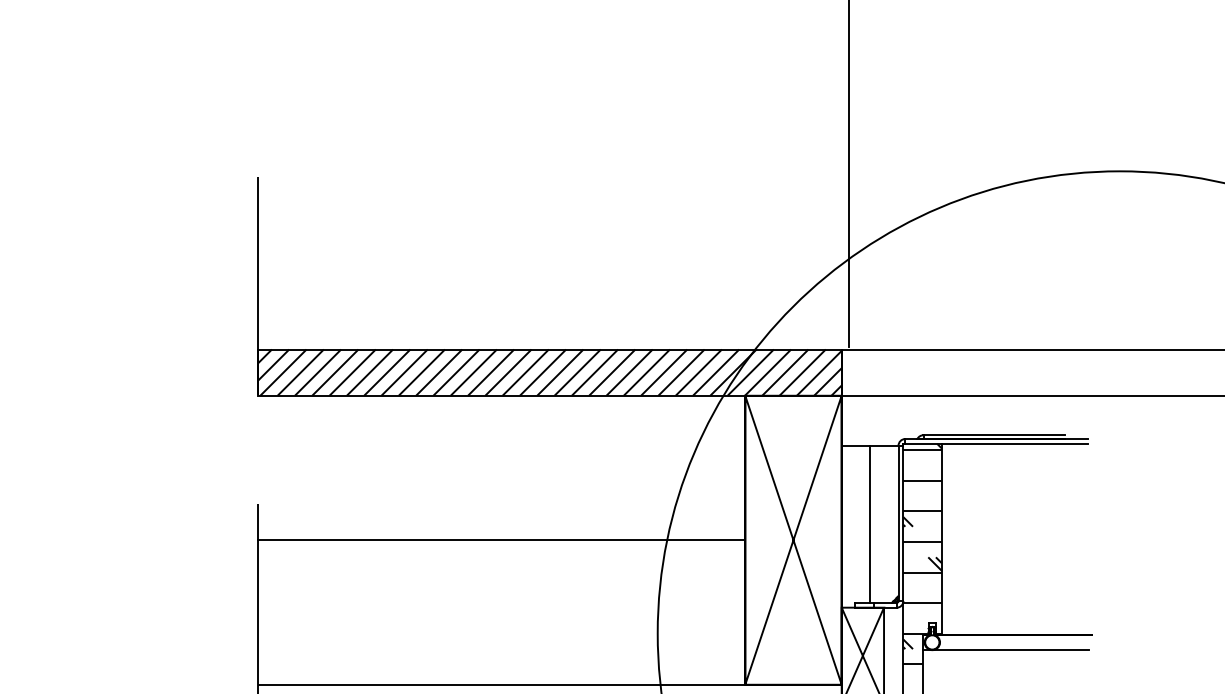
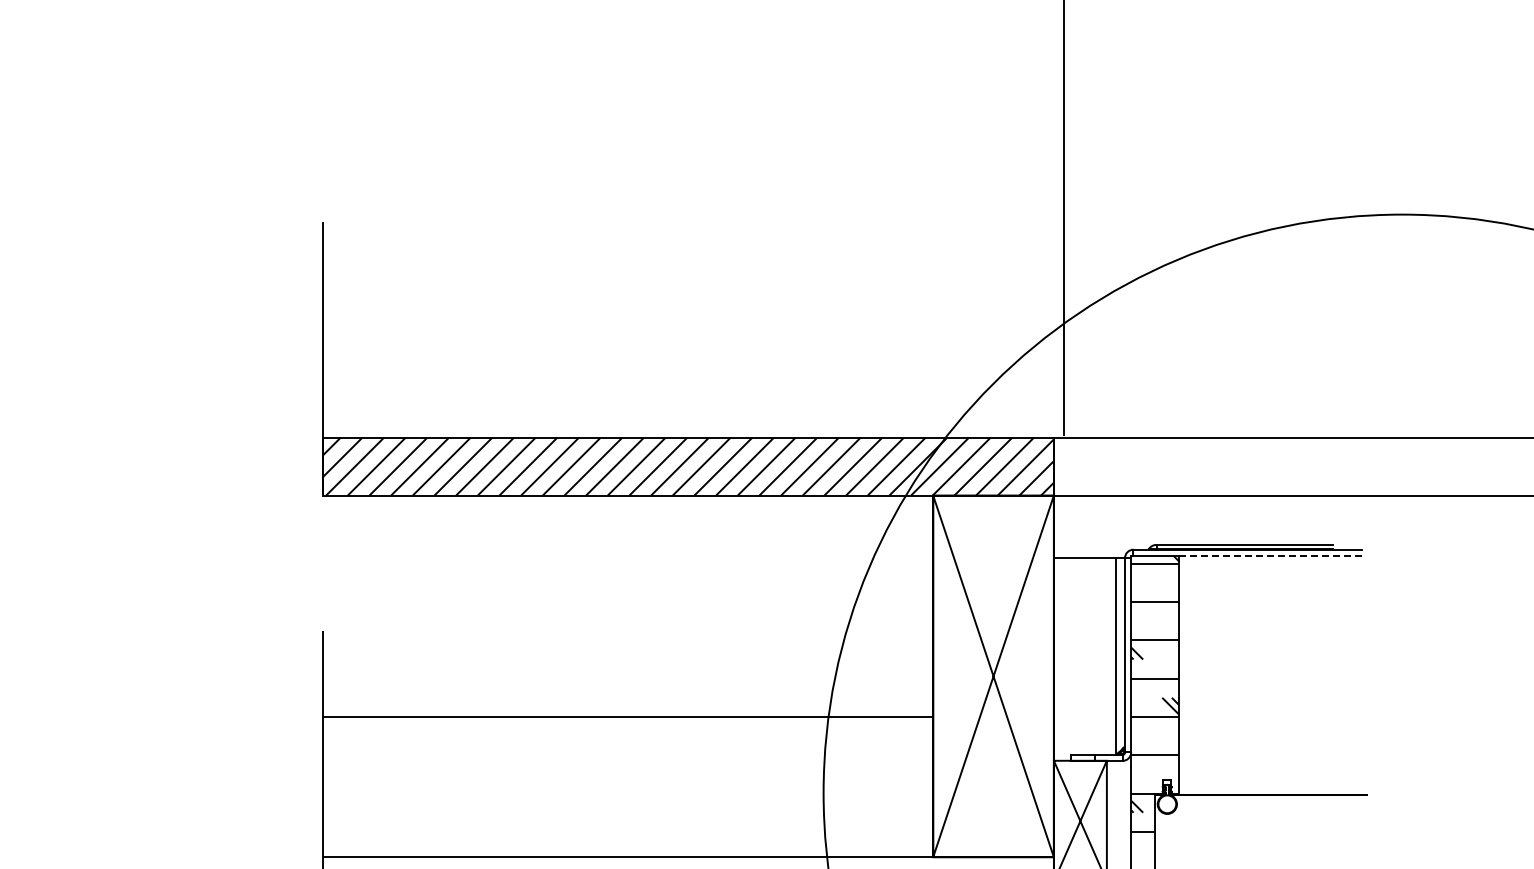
line: (1015, 443) -> (1271, 555), solid -> dashed
line: (870, 524) -> (1116, 656), moved
line: (501, 540) -> (628, 716), moved
line: (1005, 649) -> (1259, 813), removed

